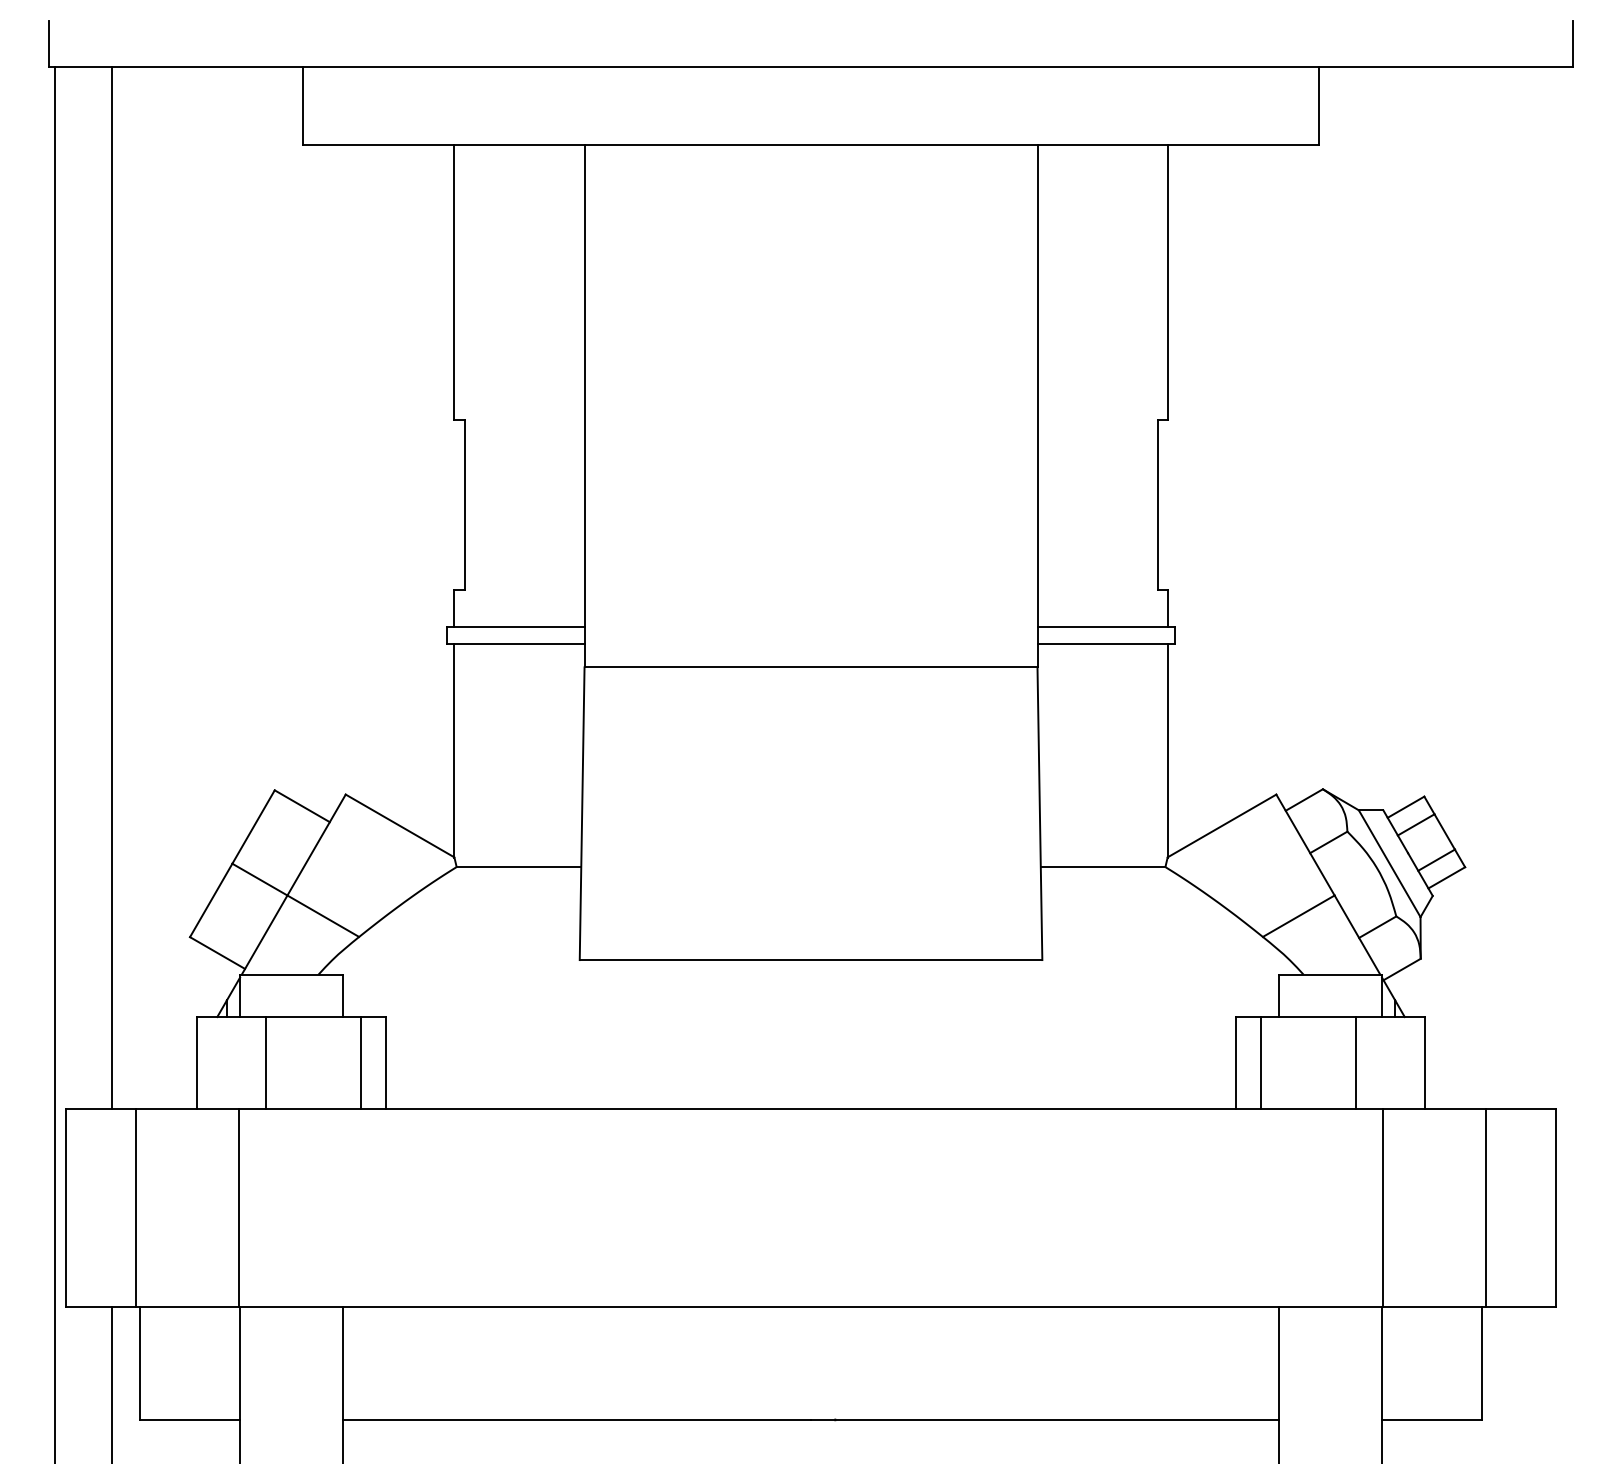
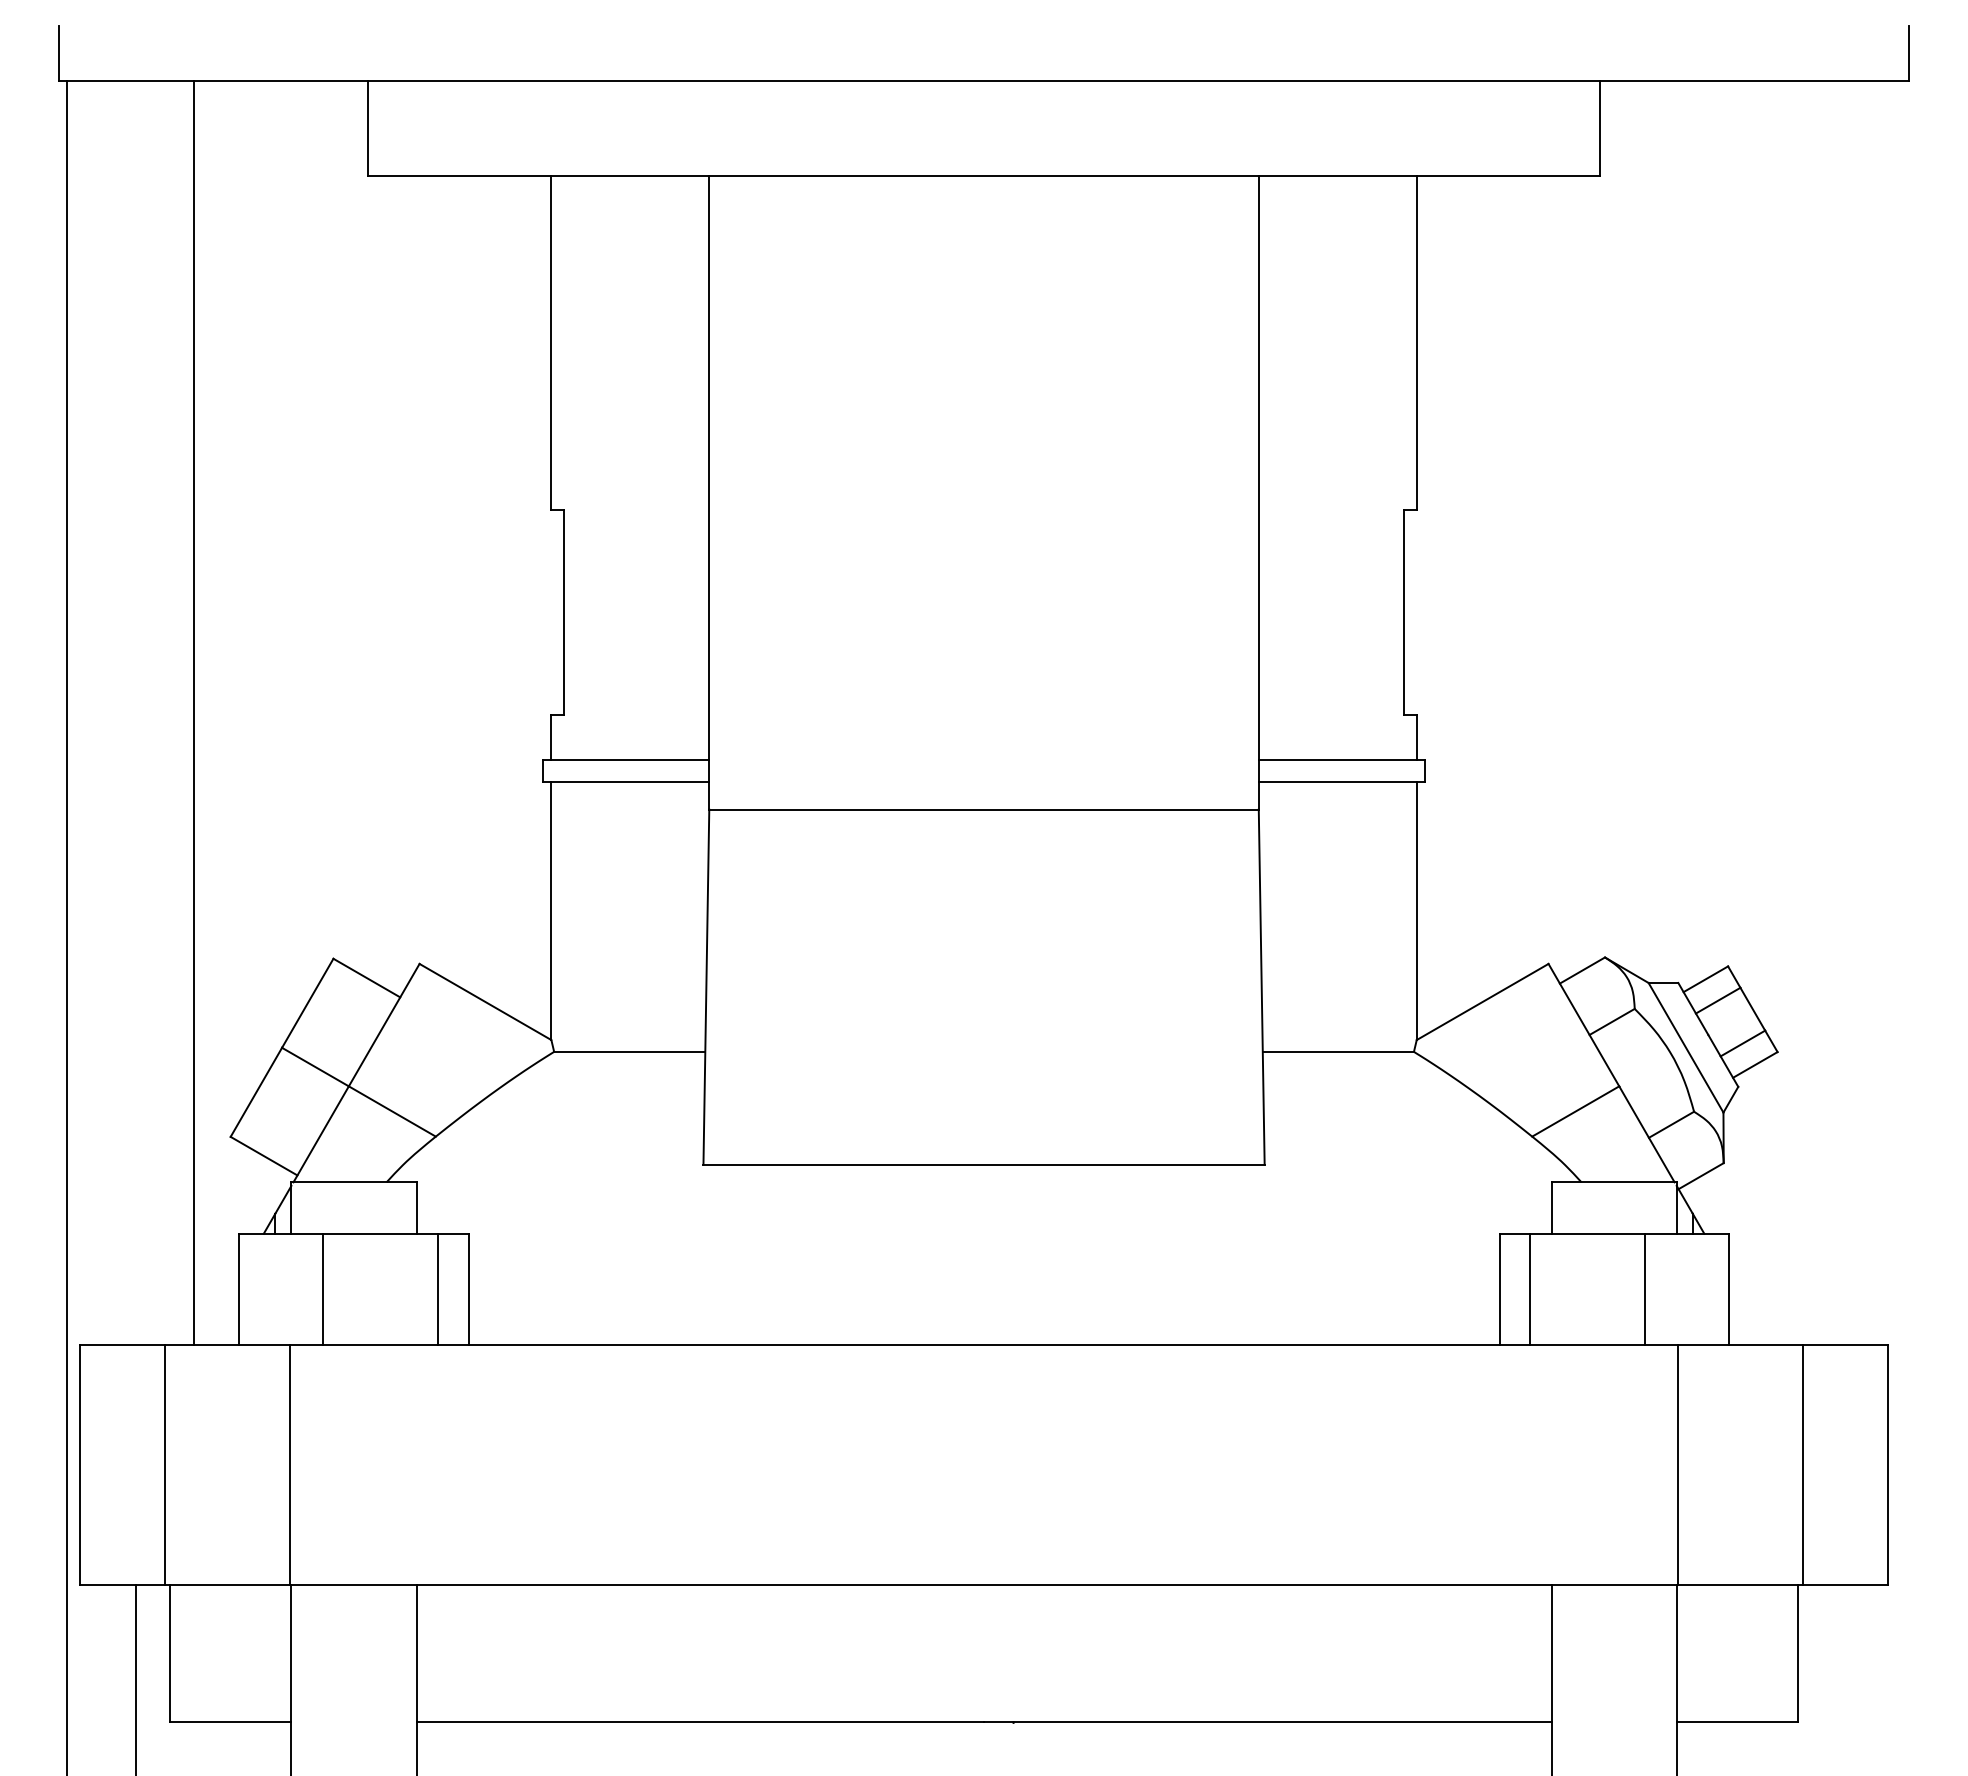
line: (111, 588) -> (193, 713), moved

